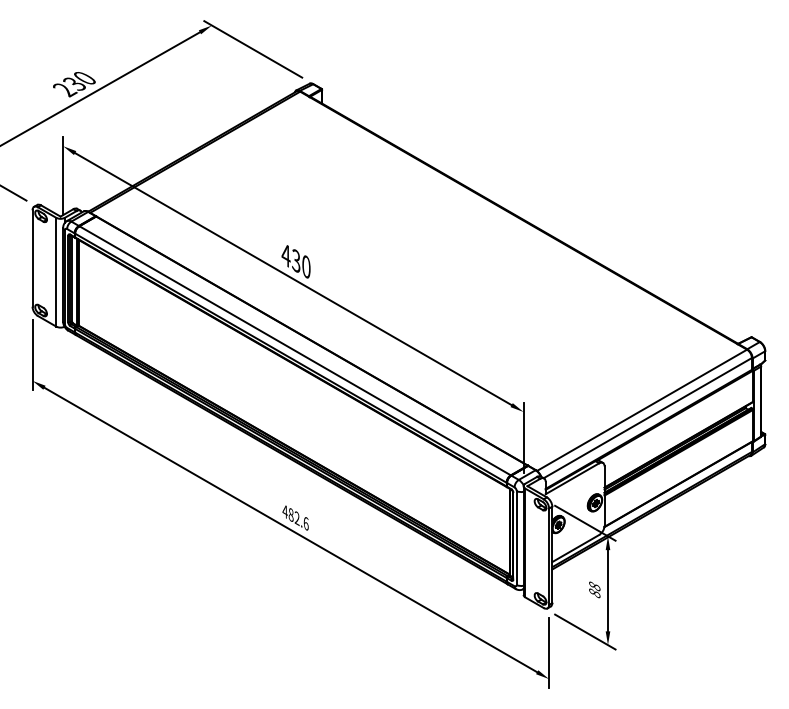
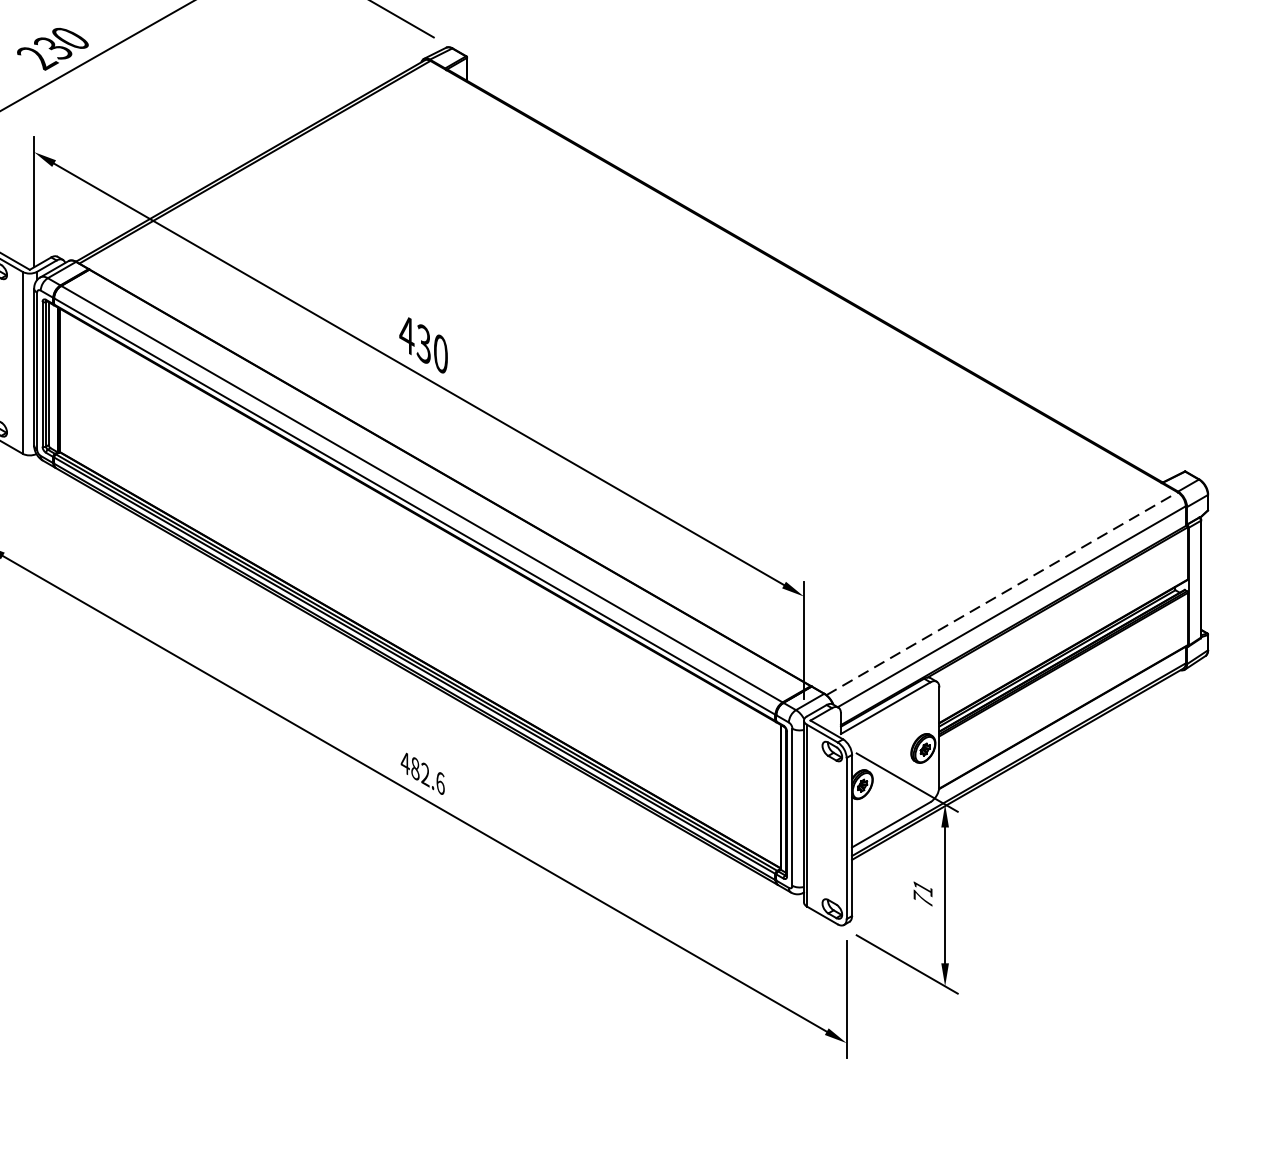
line: (642, 410) -> (1002, 594), solid -> dashed
text: (594, 589) -> (922, 893), 88 -> 71

